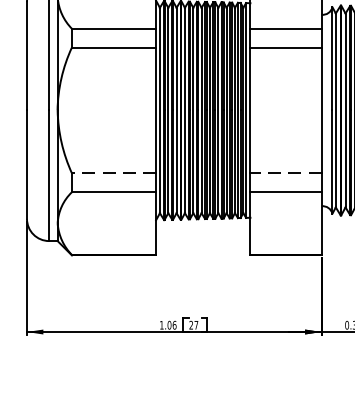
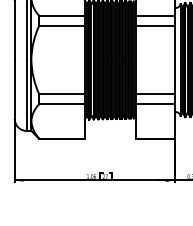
line: (114, 173) -> (62, 94), dashed -> solid
line: (284, 173) -> (154, 94), dashed -> solid

